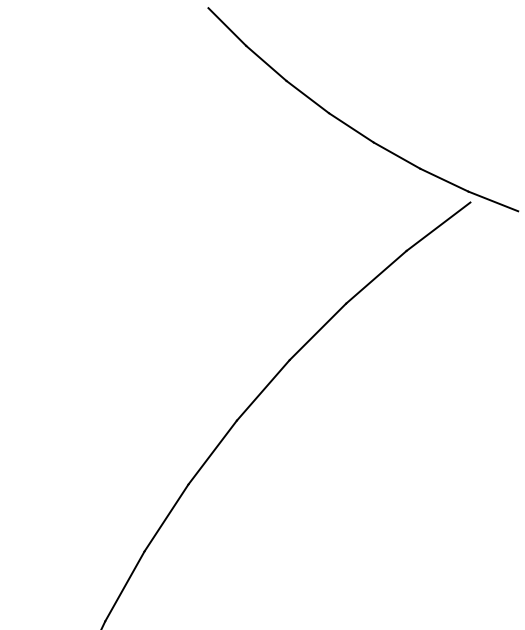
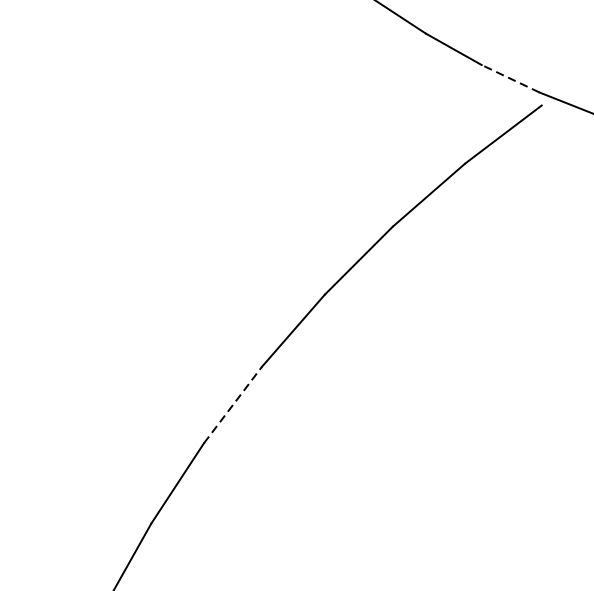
line: (444, 180) -> (510, 79), solid -> dashed
line: (213, 452) -> (233, 405), solid -> dashed

